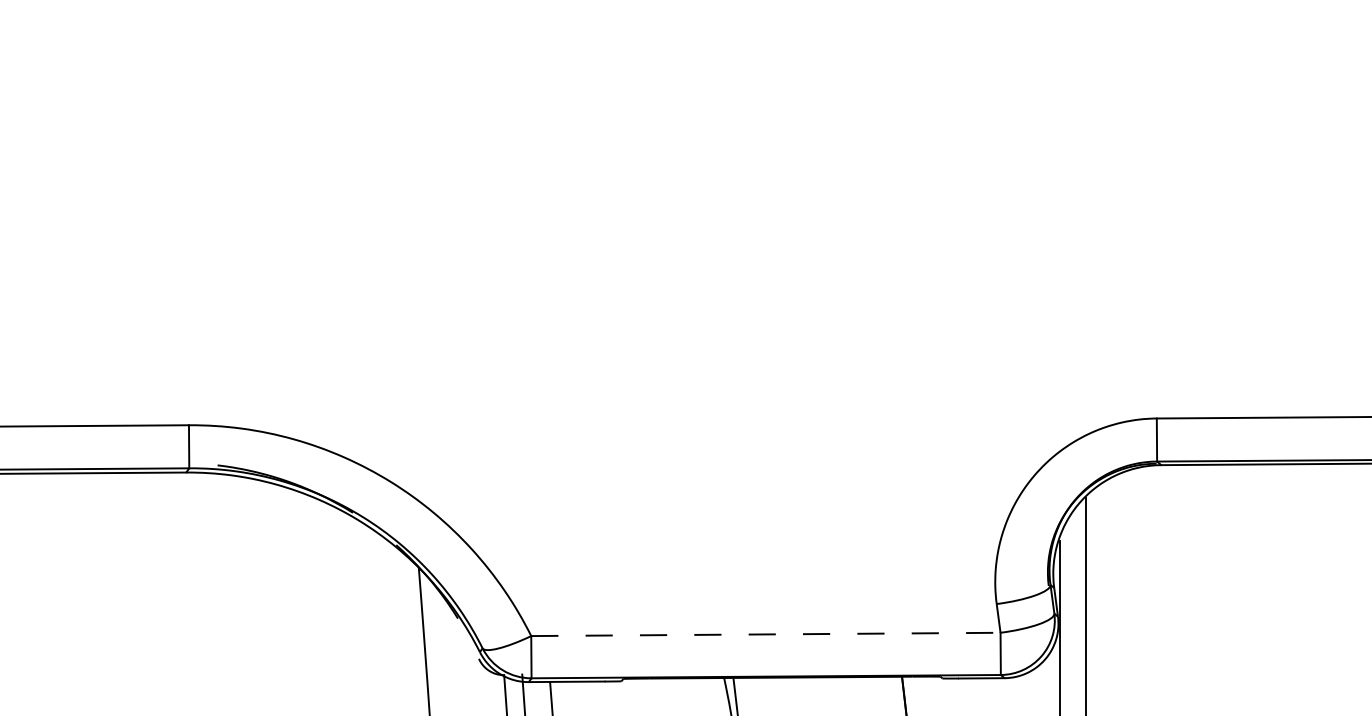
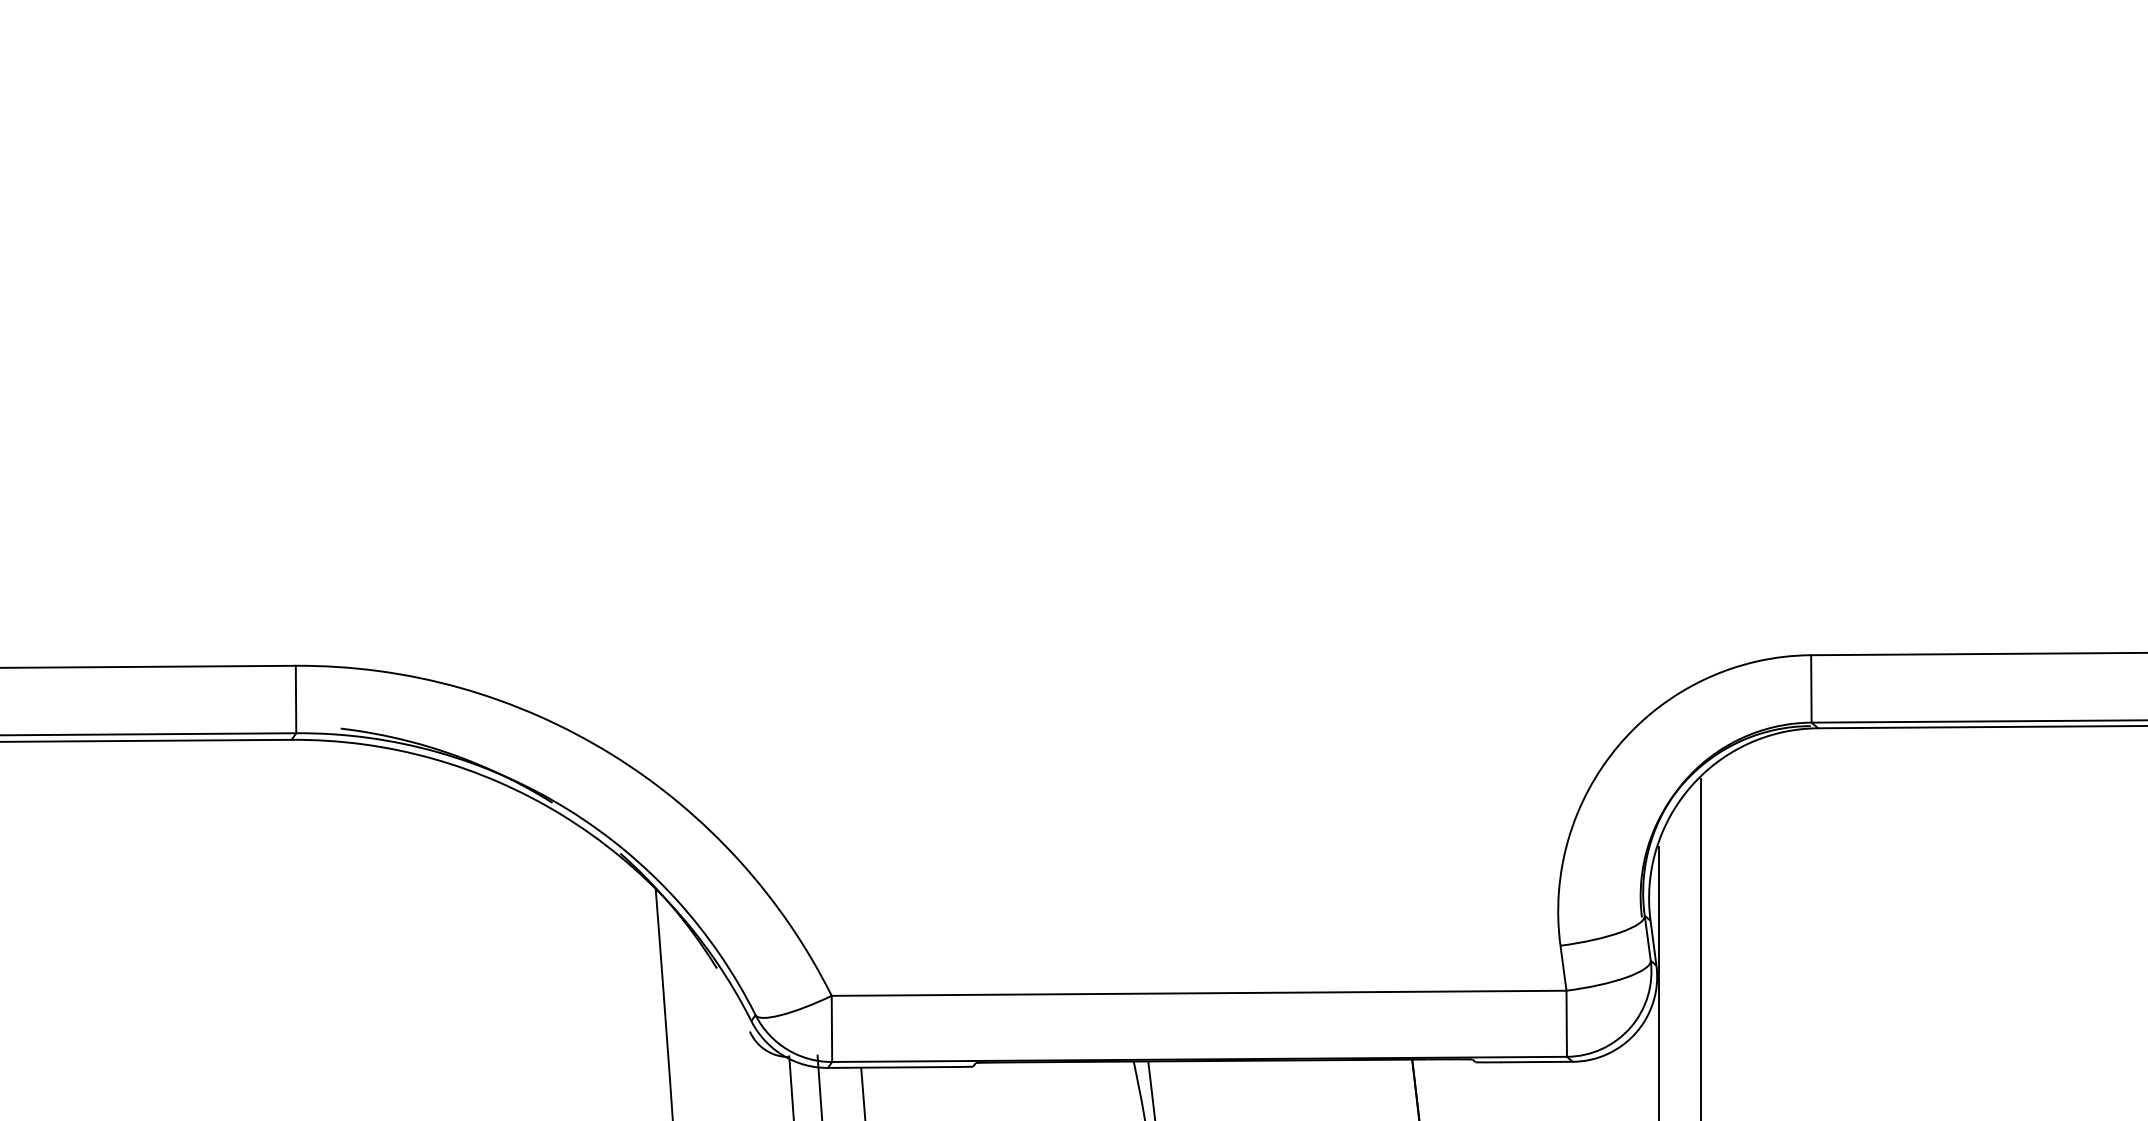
line: (765, 634) -> (1198, 993), dashed -> solid

